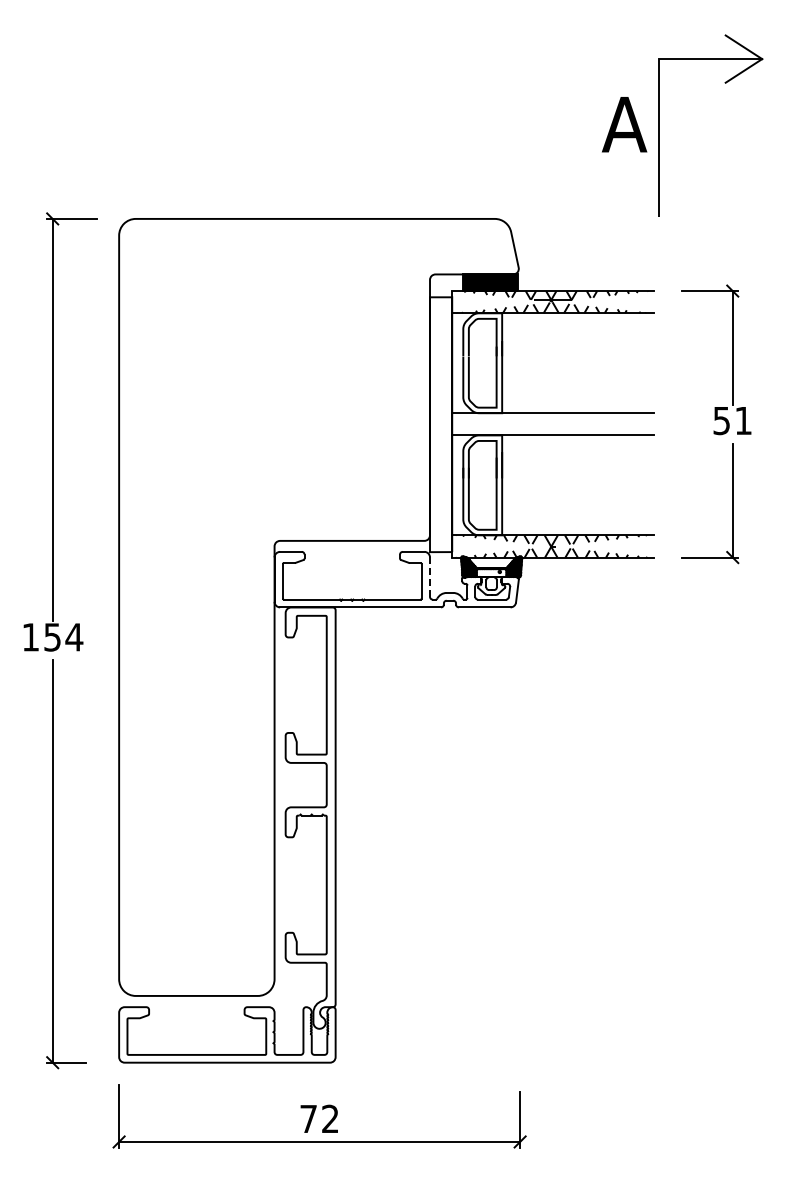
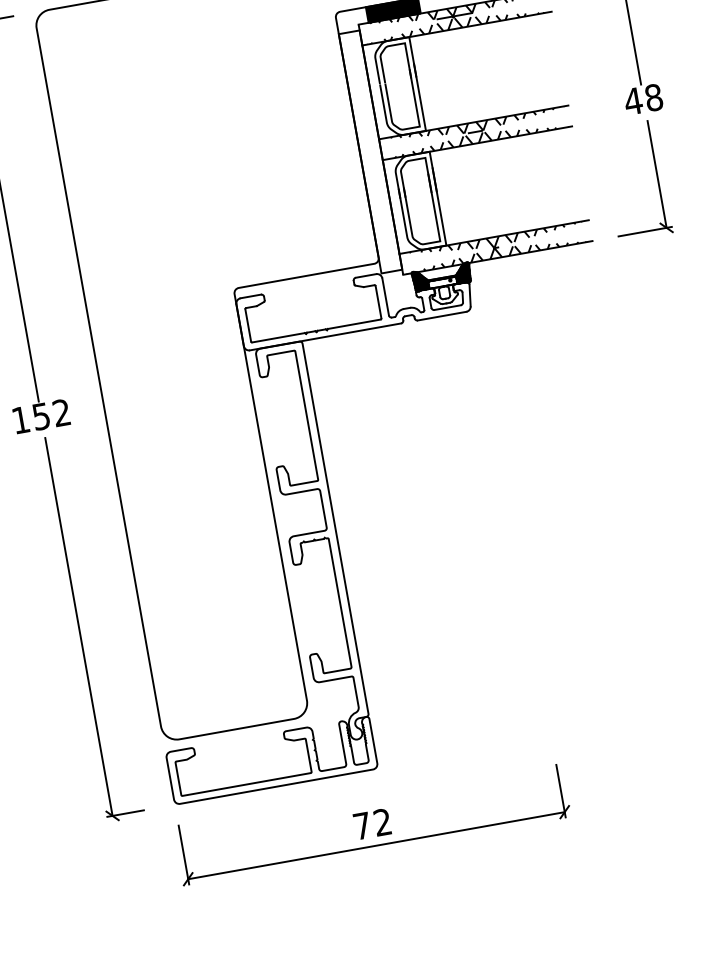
text: (732, 420) -> (643, 99), 51 -> 48
hatch: (550, 424) -> (473, 133), added
line: (430, 577) -> (386, 297), dashed -> solid
text: (74, 637) -> (61, 413), 154 -> 152

